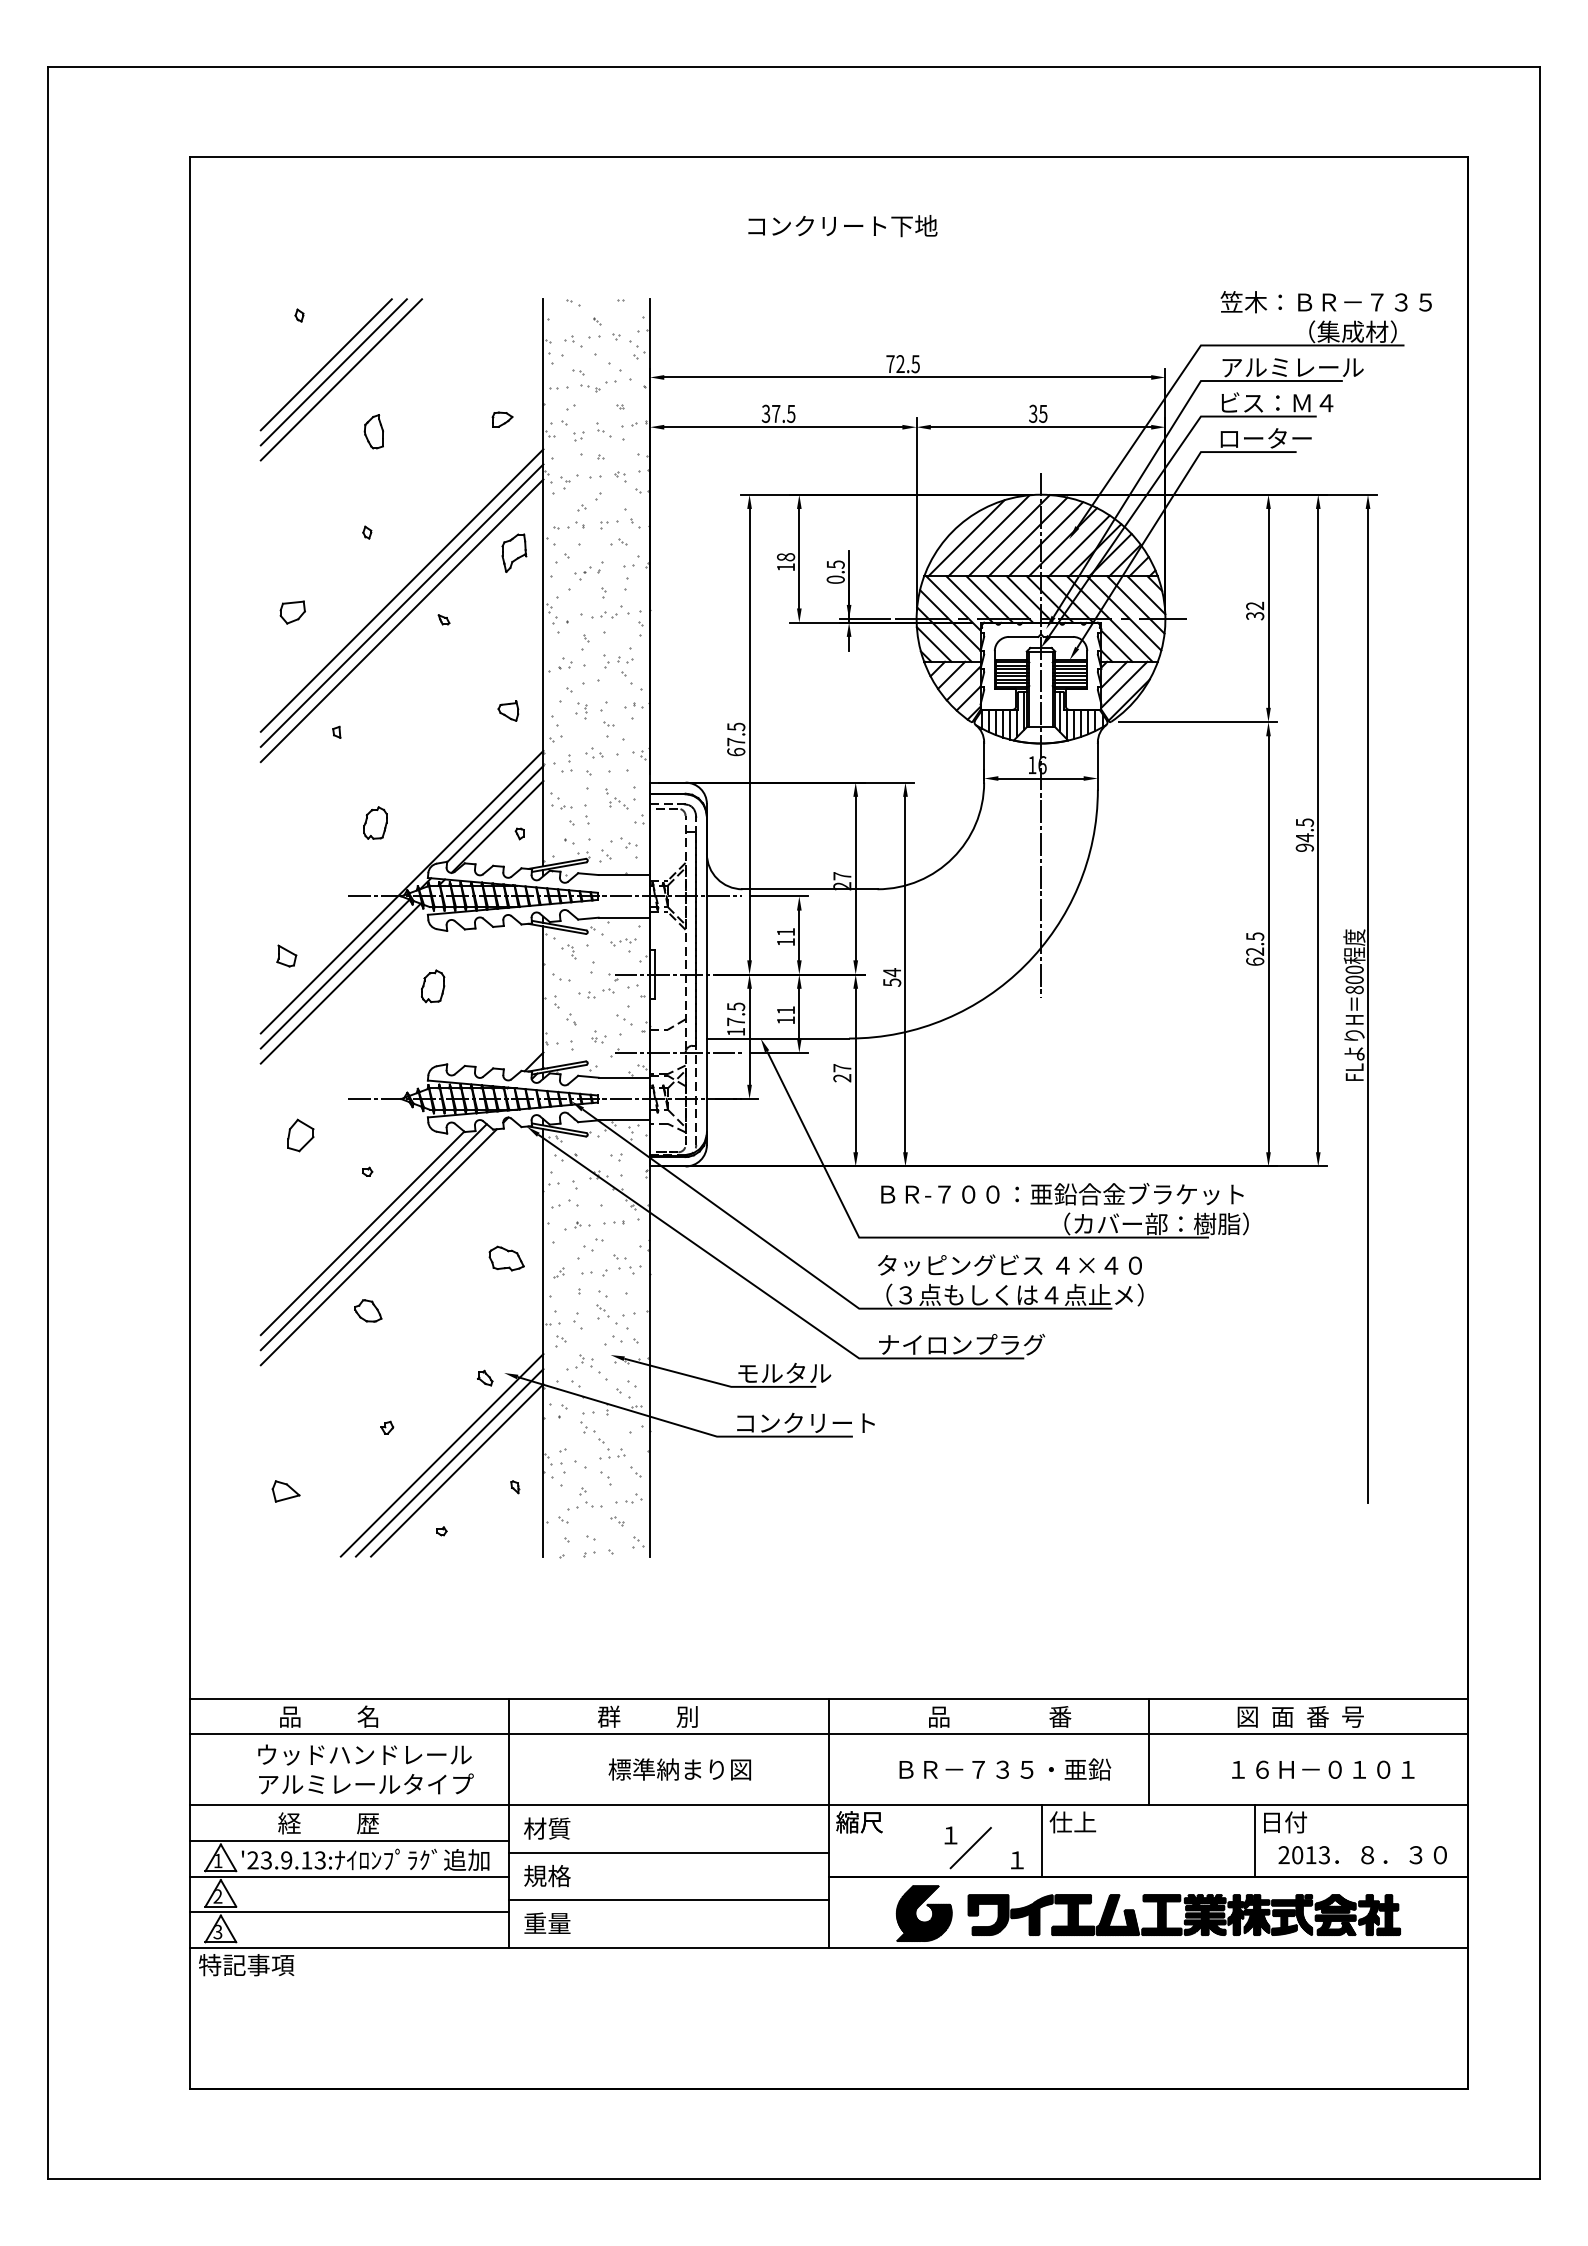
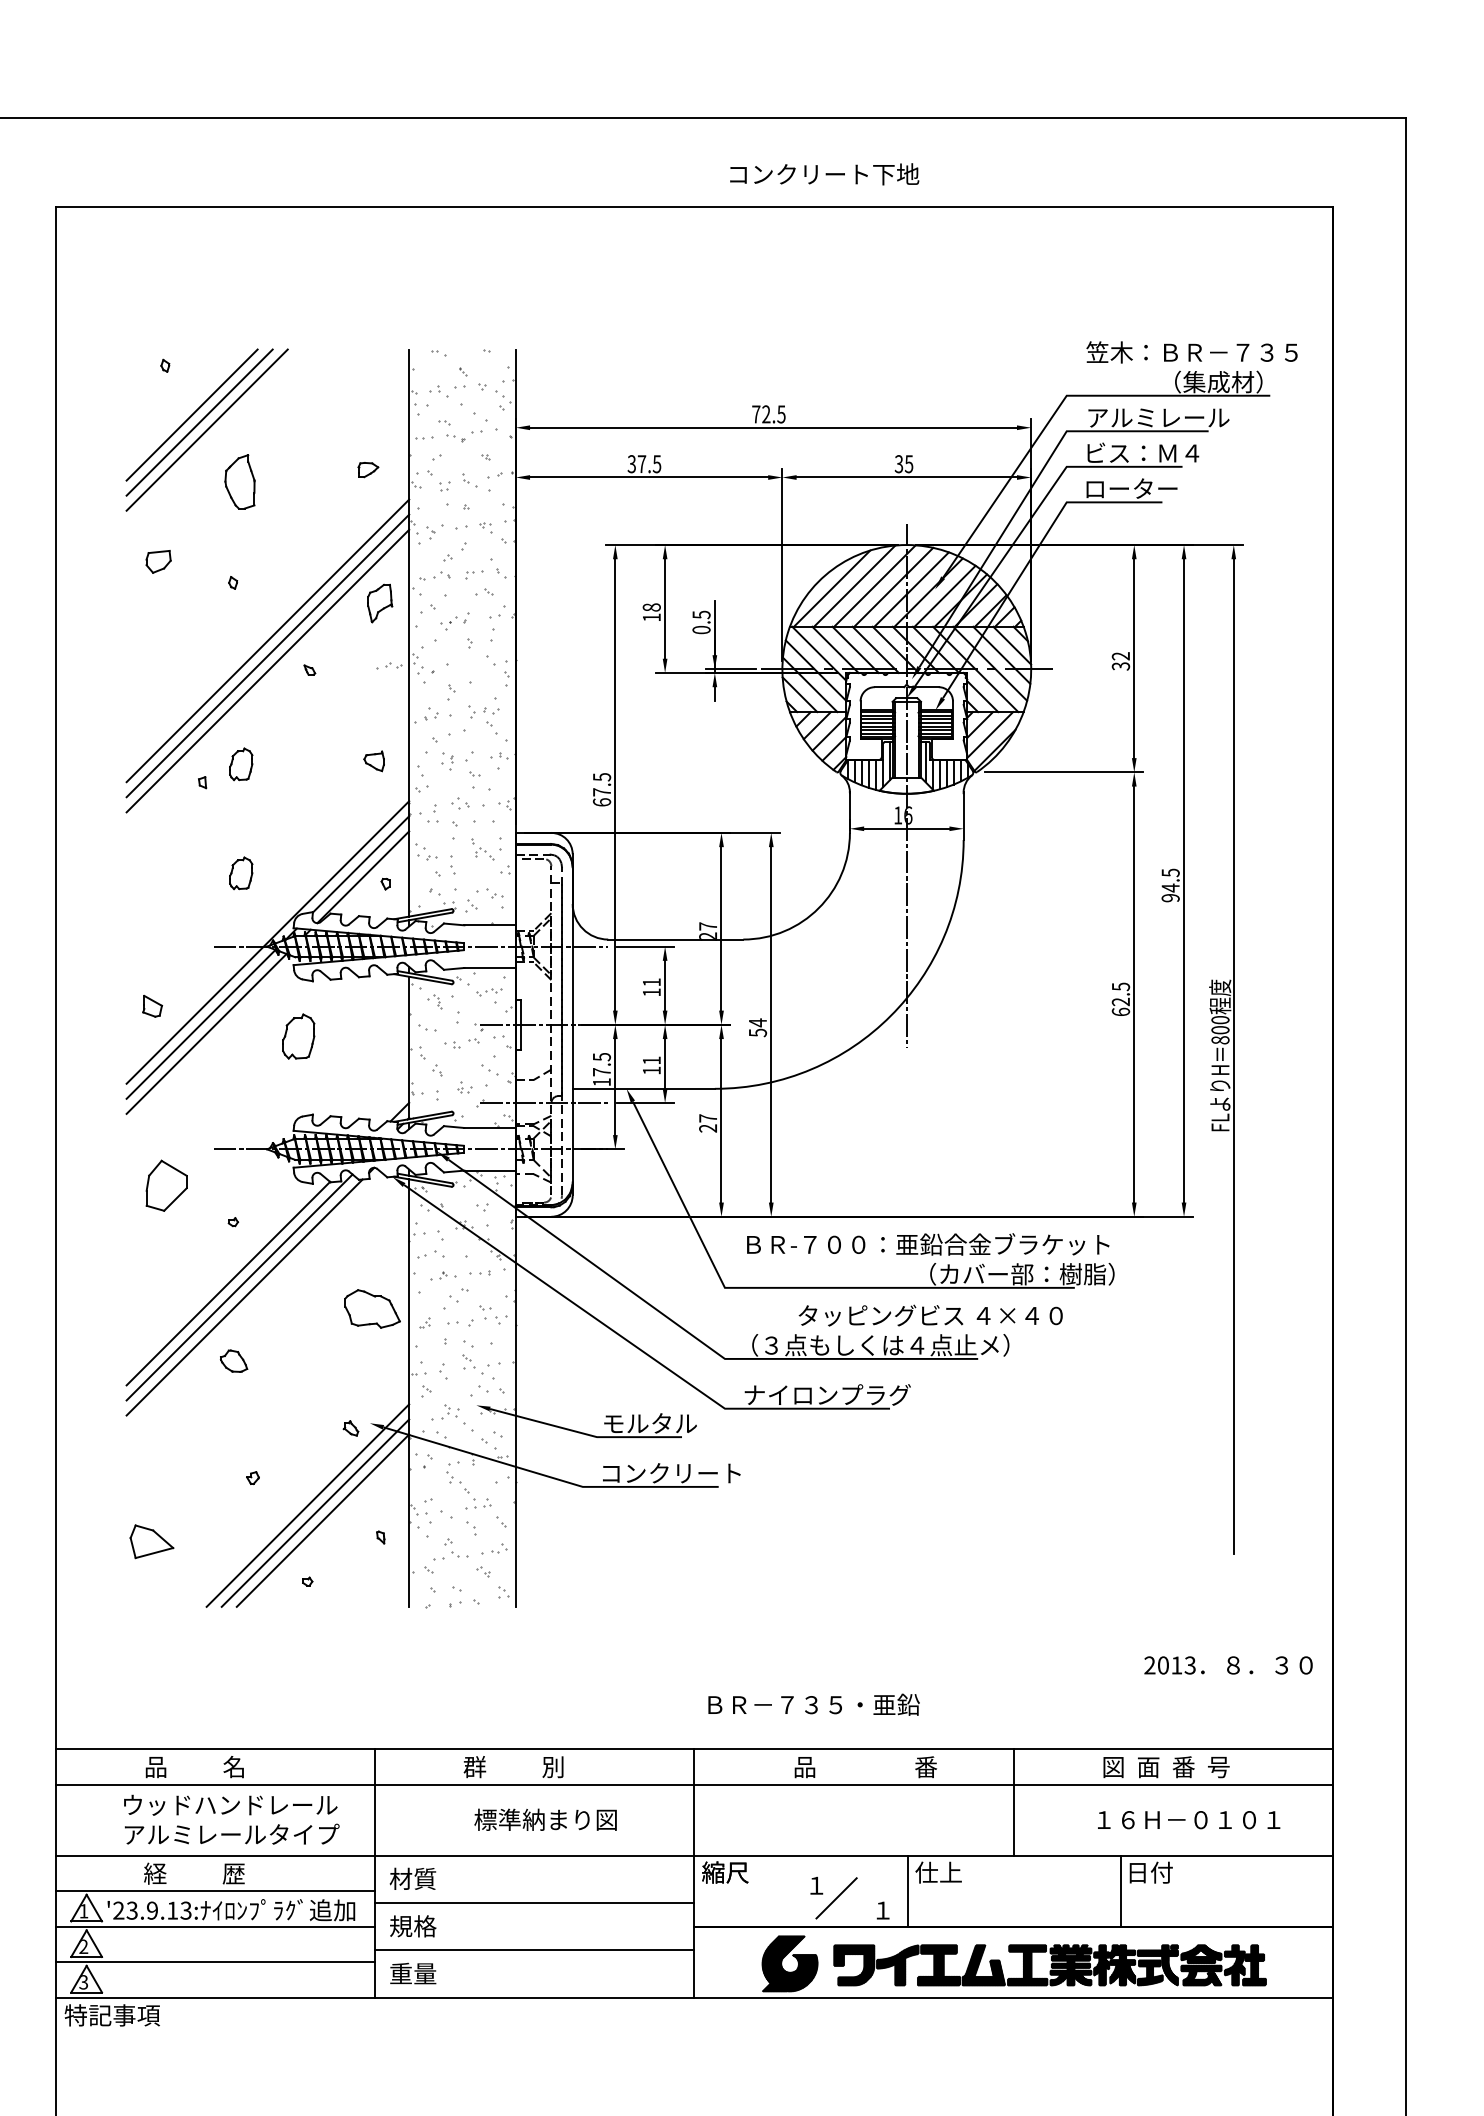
text: (842, 226) -> (824, 174), moved
part: (373, 431) -> (239, 481), size x1.6
part: (292, 612) -> (158, 561), moved
part: (604, 614) -> (389, 664), moved
part: (375, 713) -> (241, 763), added
part: (433, 986) -> (299, 1036), size x1.4
part: (300, 1135) -> (166, 1185), size x1.6
part: (506, 1258) -> (372, 1308), size x1.6
text: (1009, 1265) -> (930, 1315), moved
part: (285, 1491) -> (151, 1541), size x1.6
text: (1005, 1769) -> (814, 1704), moved
text: (1362, 1855) -> (1228, 1665), moved

